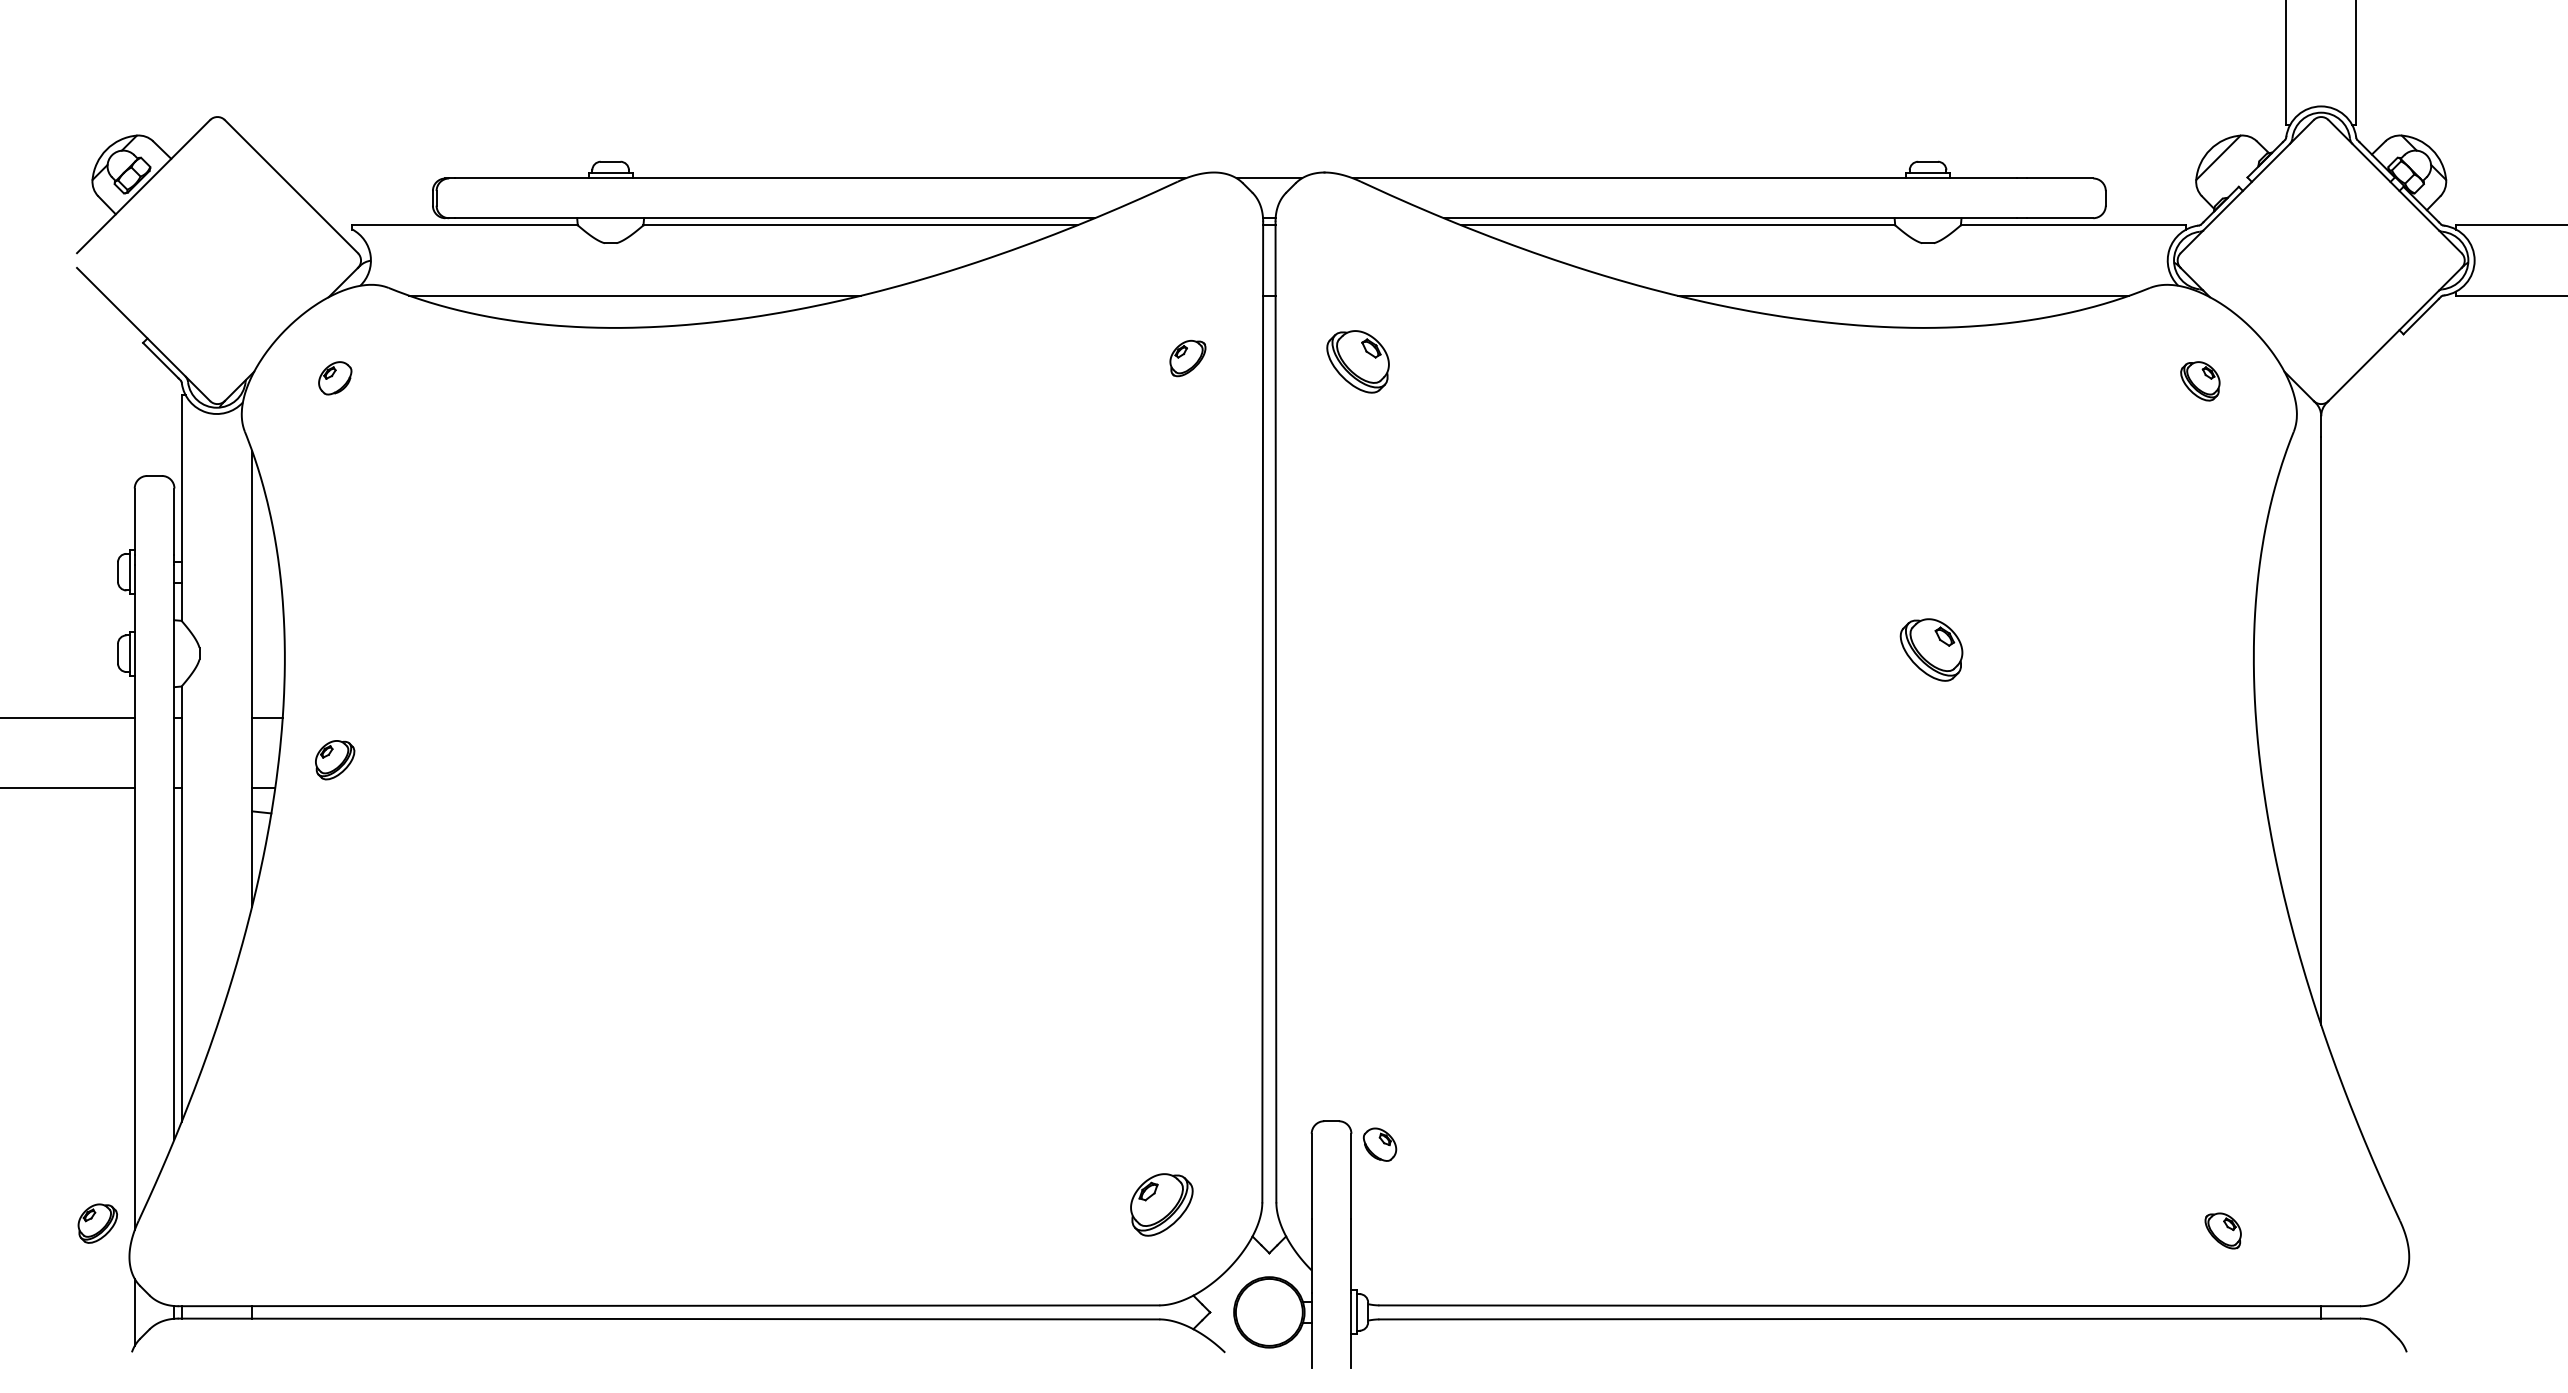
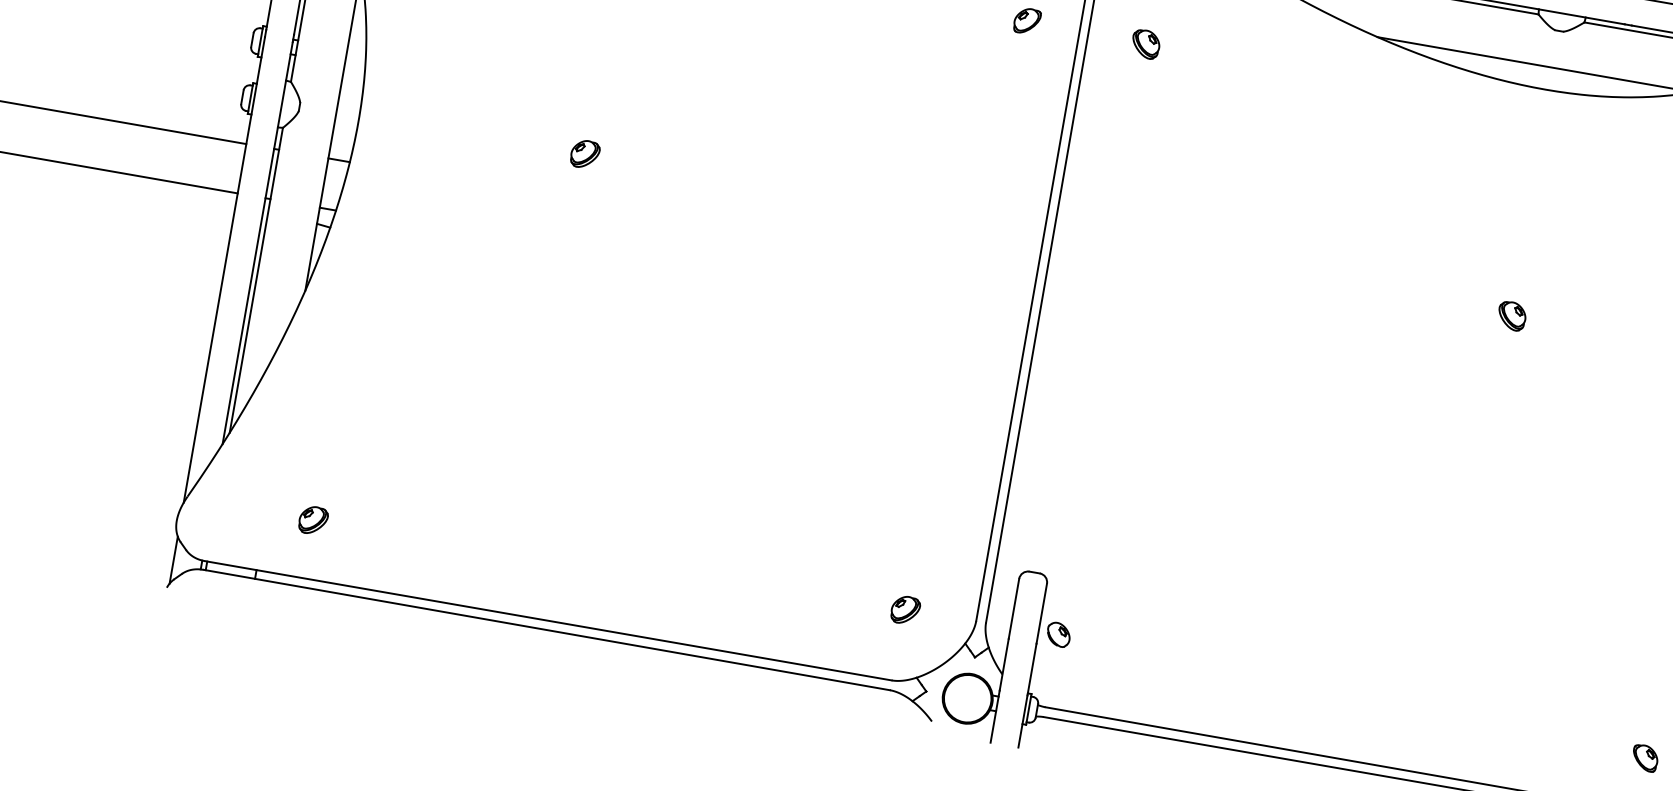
part: (1357, 361) -> (1145, 44), size x0.62
part: (1931, 650) -> (1511, 316), size x0.62
part: (335, 760) -> (585, 154), moved
part: (1379, 1144) -> (1058, 634), moved
part: (1161, 1204) -> (905, 610), size x0.62
part: (97, 1223) -> (313, 520), moved

